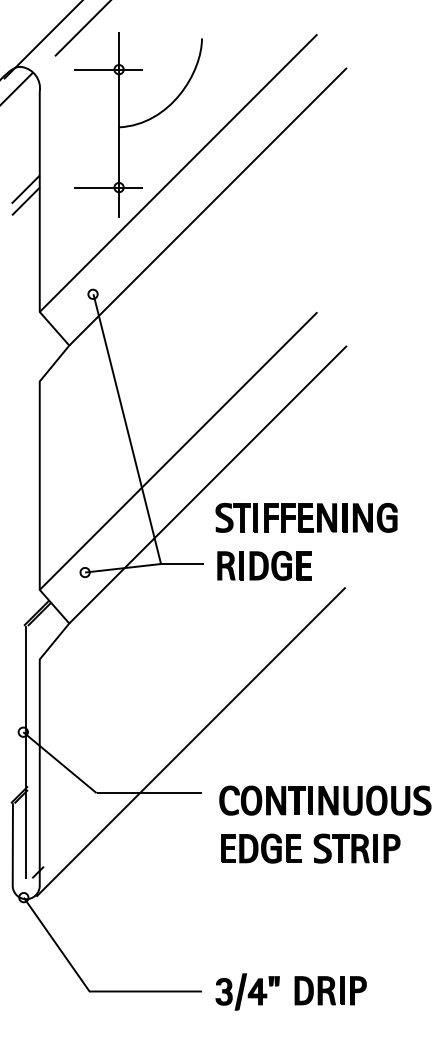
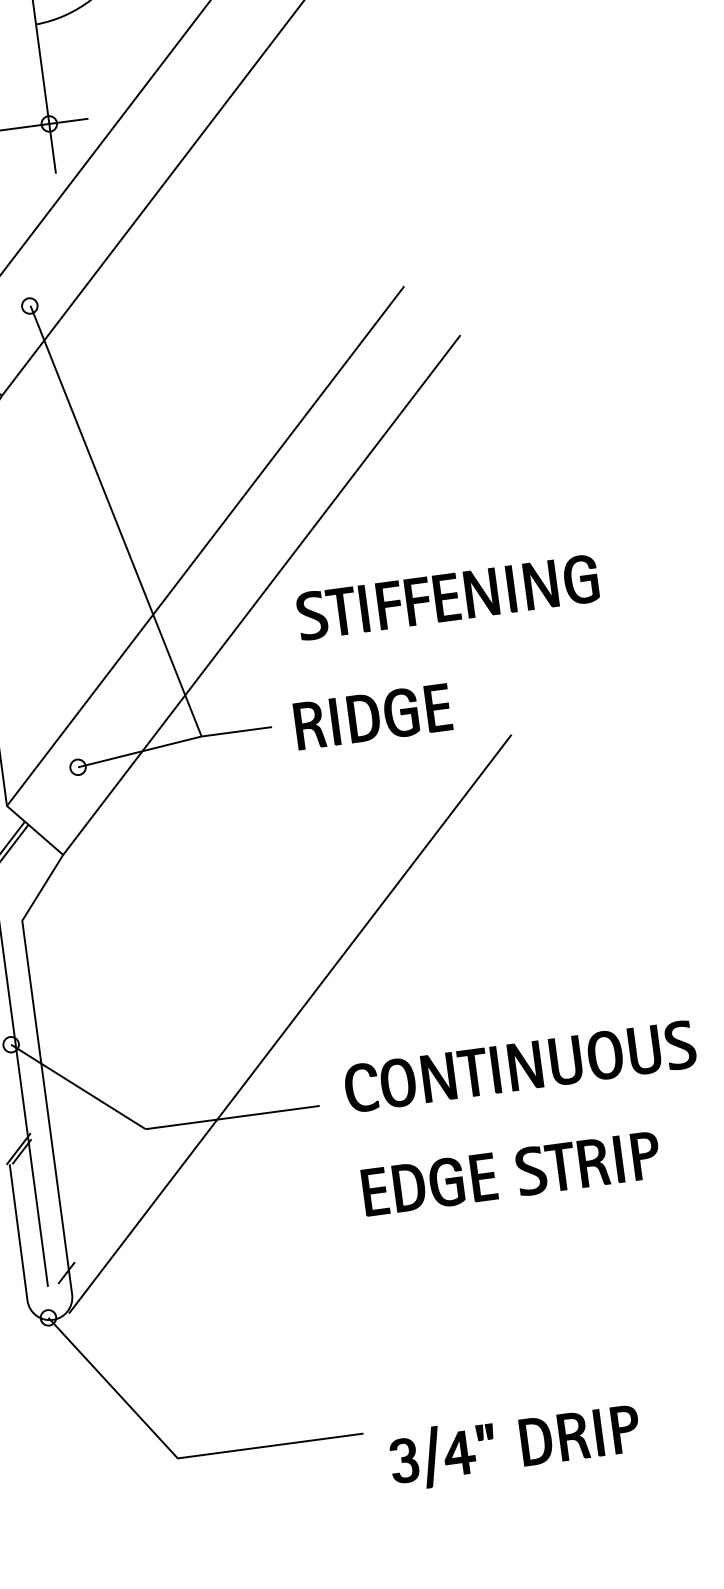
part: (306, 517) -> (447, 596), moved
part: (325, 800) -> (520, 1066), moved
part: (290, 991) -> (513, 1445), moved

